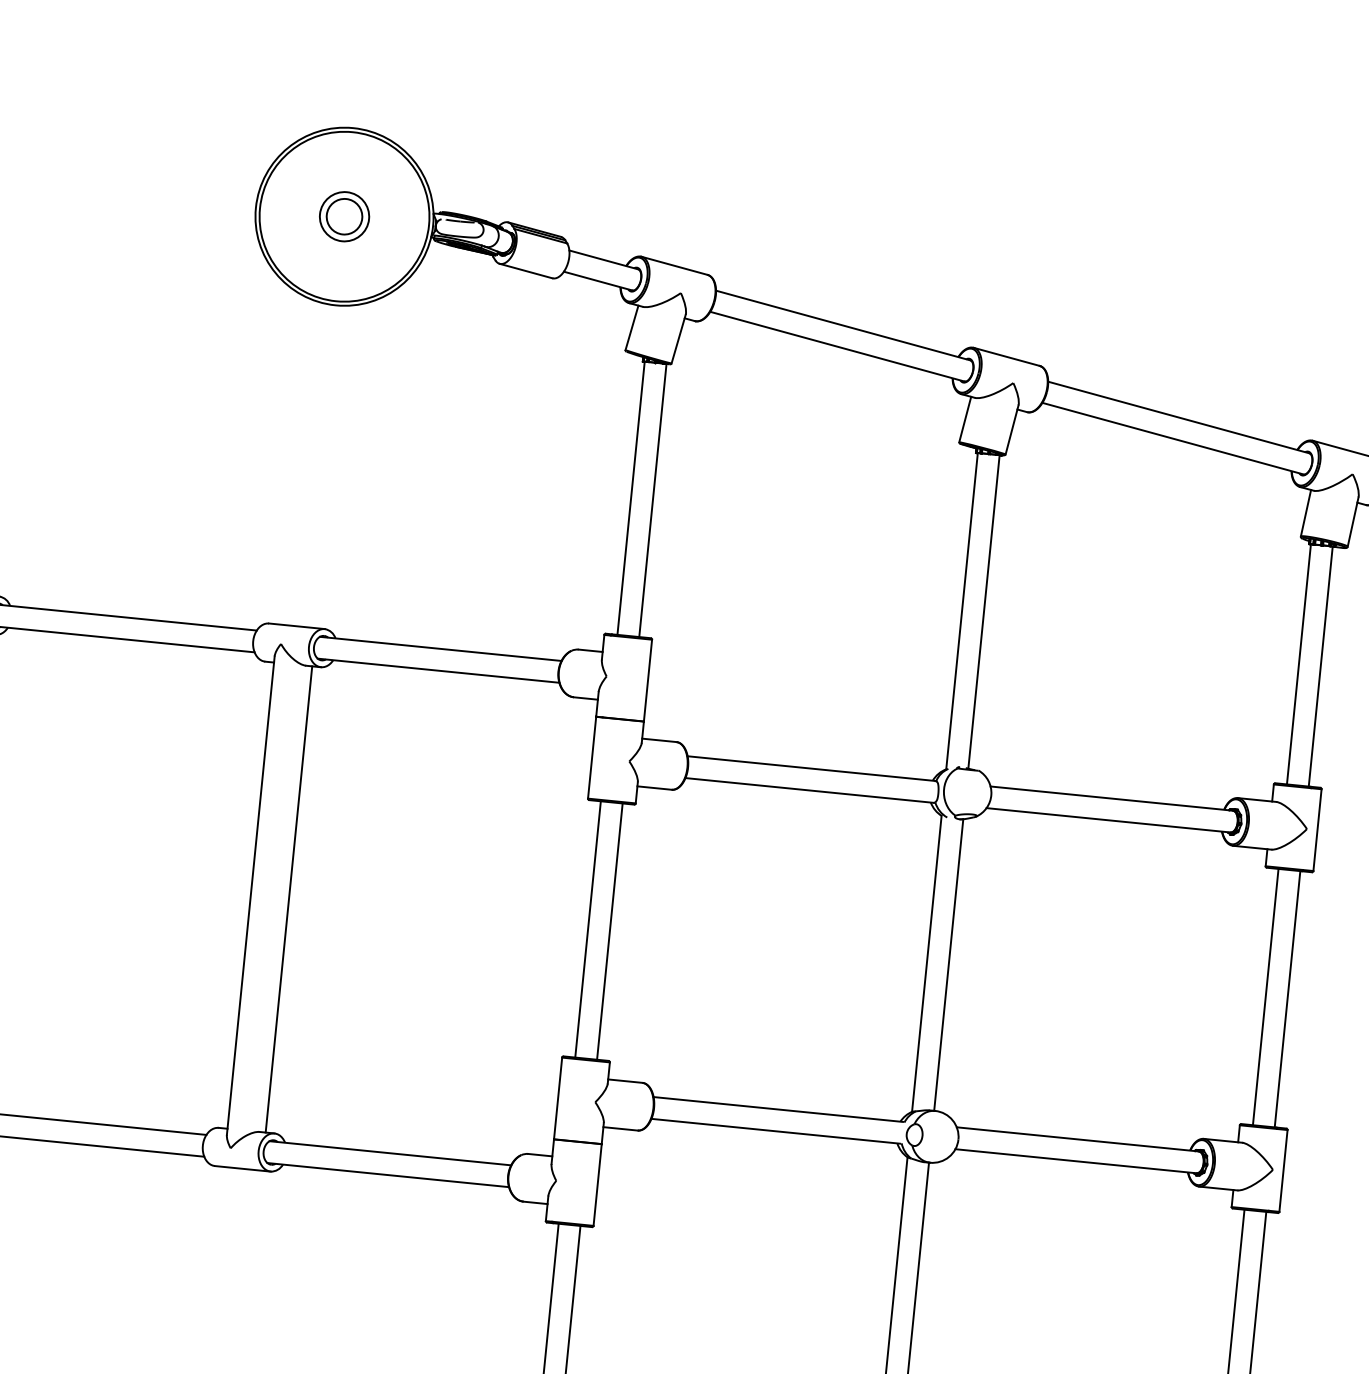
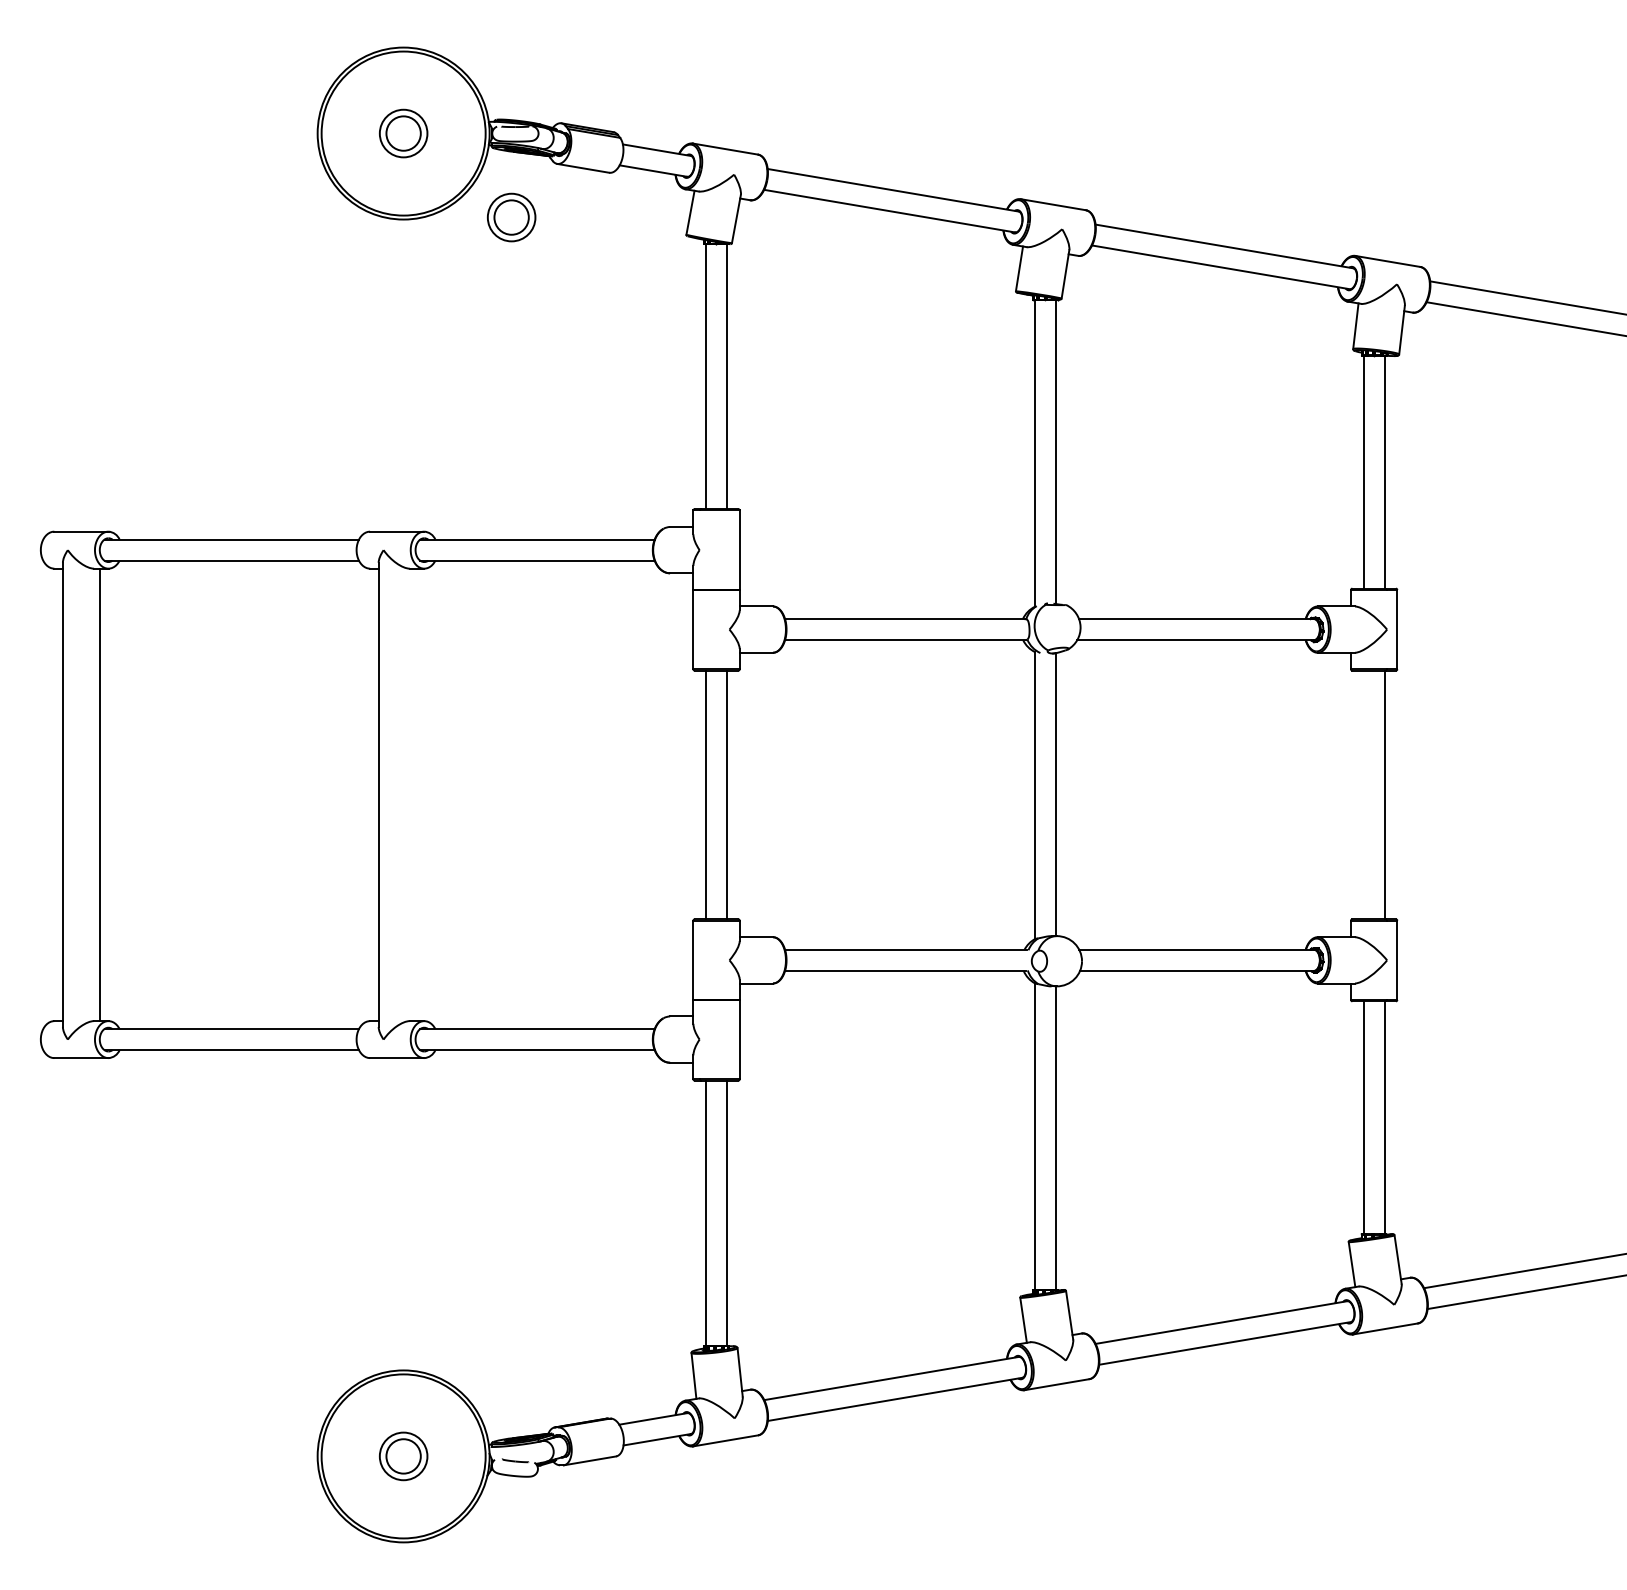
part: (447, 314) -> (511, 217), added
line: (288, 899) -> (415, 794), removed
line: (1265, 996) -> (1363, 794), removed

